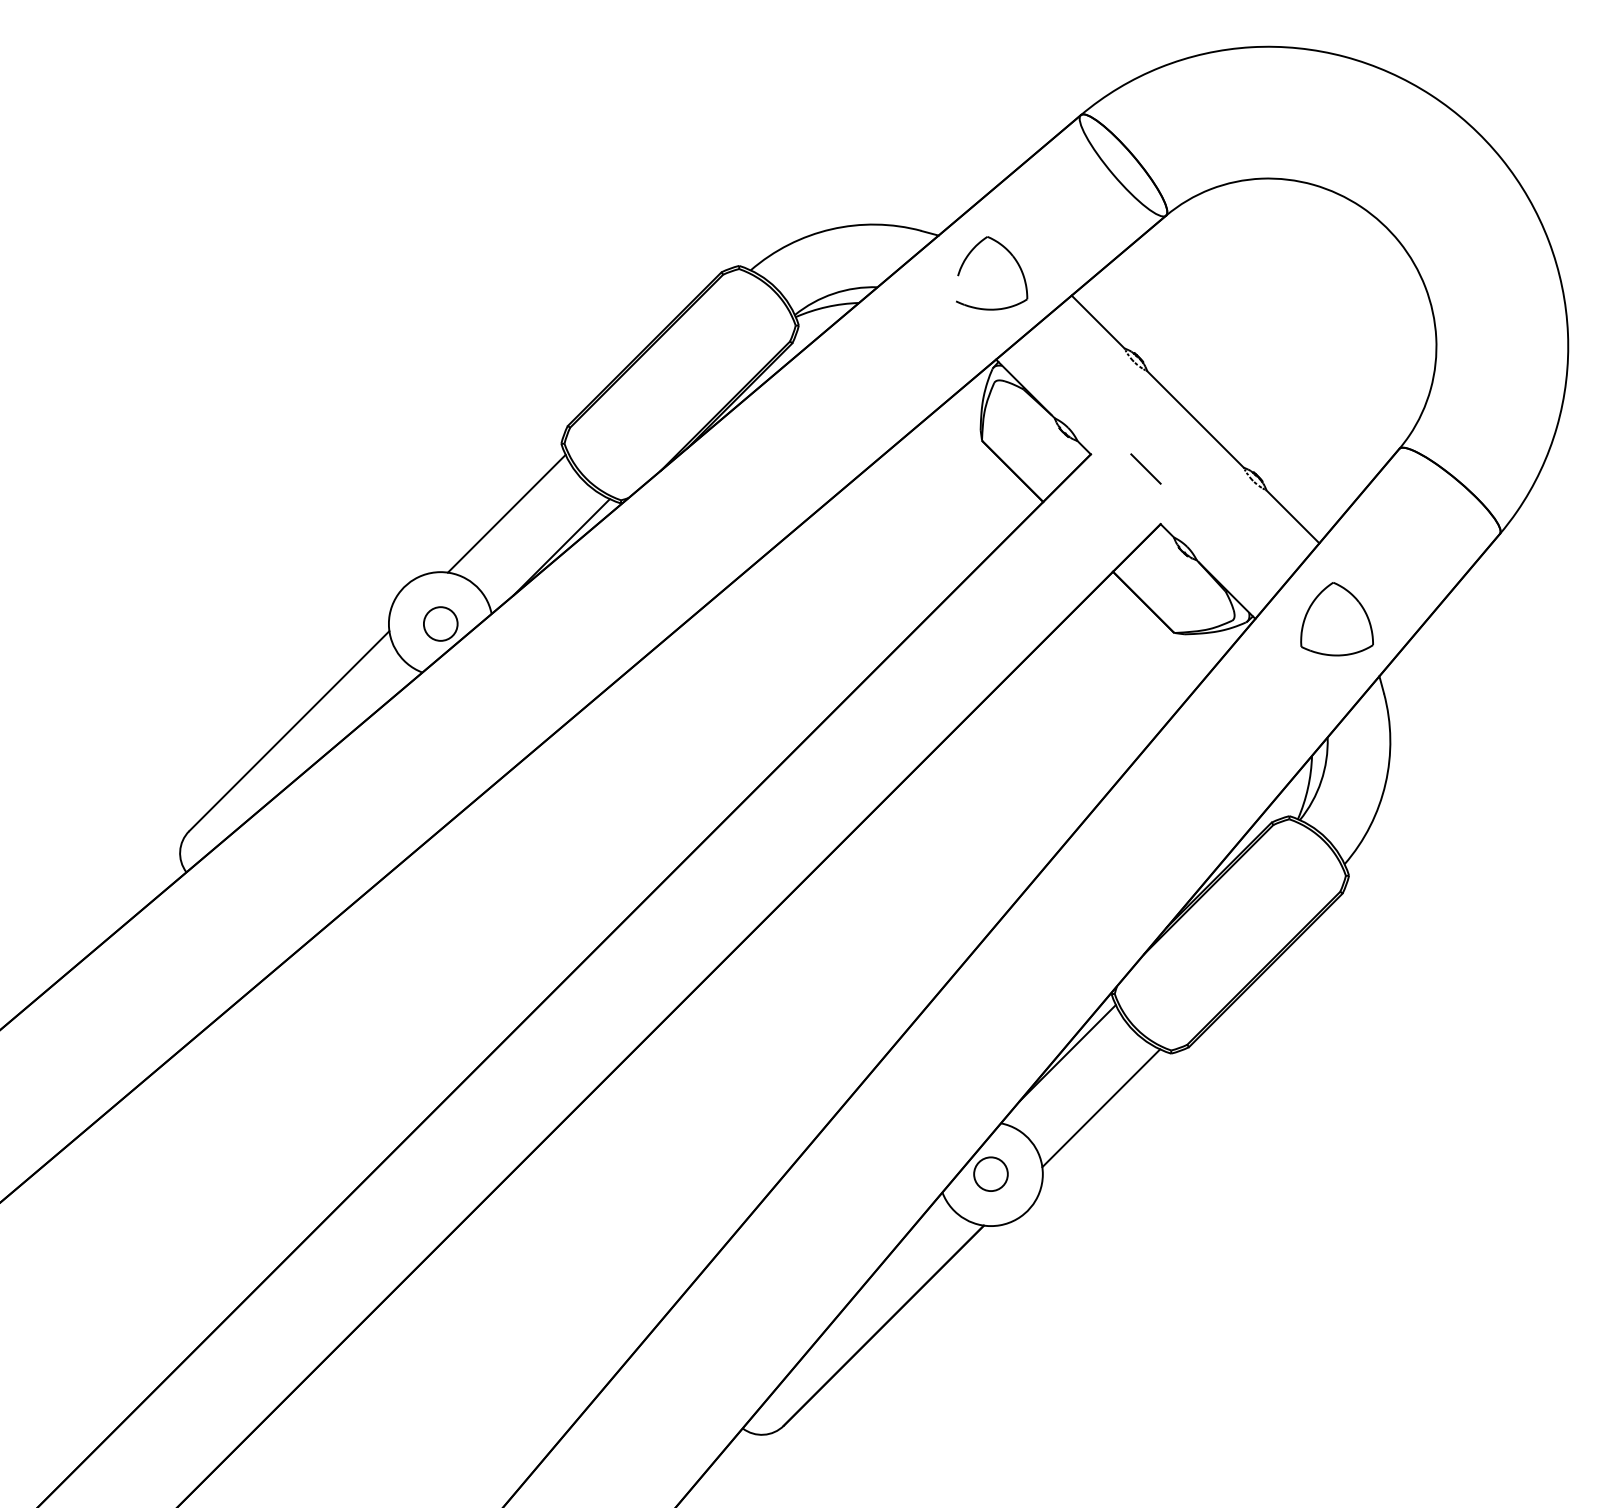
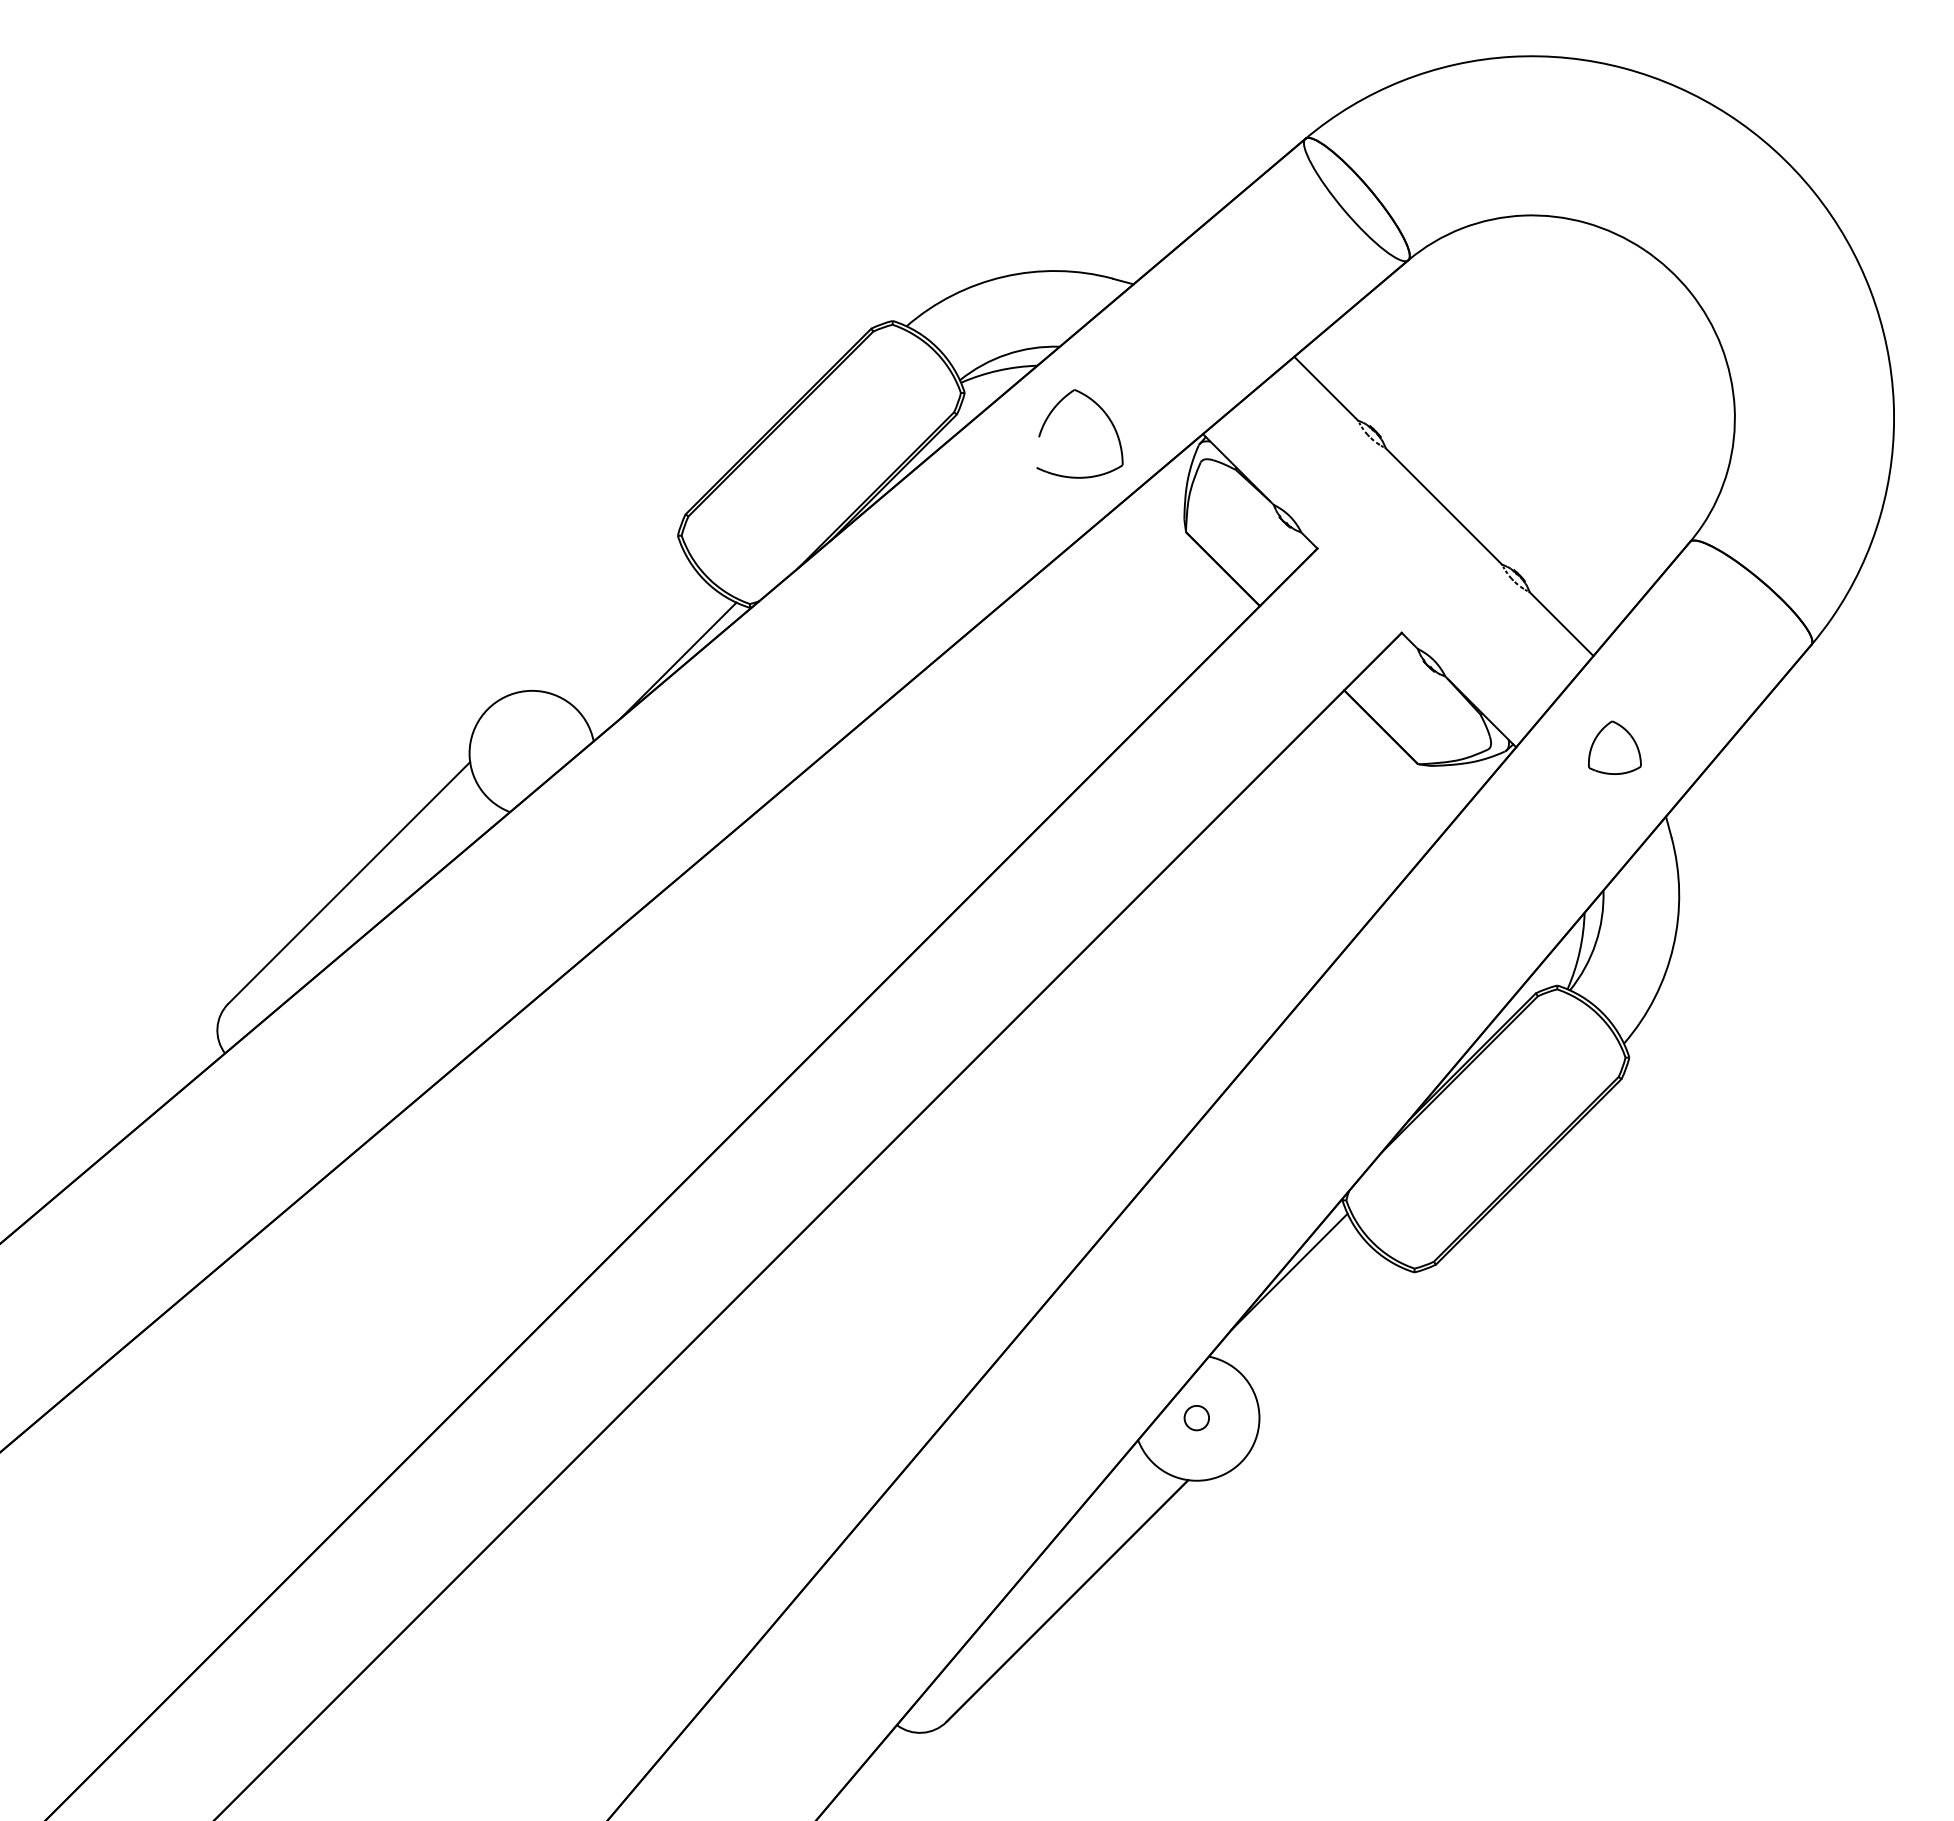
part: (1009, 253) -> (1101, 410), moved
line: (1145, 469) -> (1383, 566), removed
line: (506, 513) -> (611, 620), removed
part: (1336, 619) -> (1614, 747), size x0.6
circle: (440, 624) -> (532, 753), removed
line: (1100, 1108) -> (1329, 1338), removed
circle: (990, 1173) -> (1196, 1417), size x0.6

